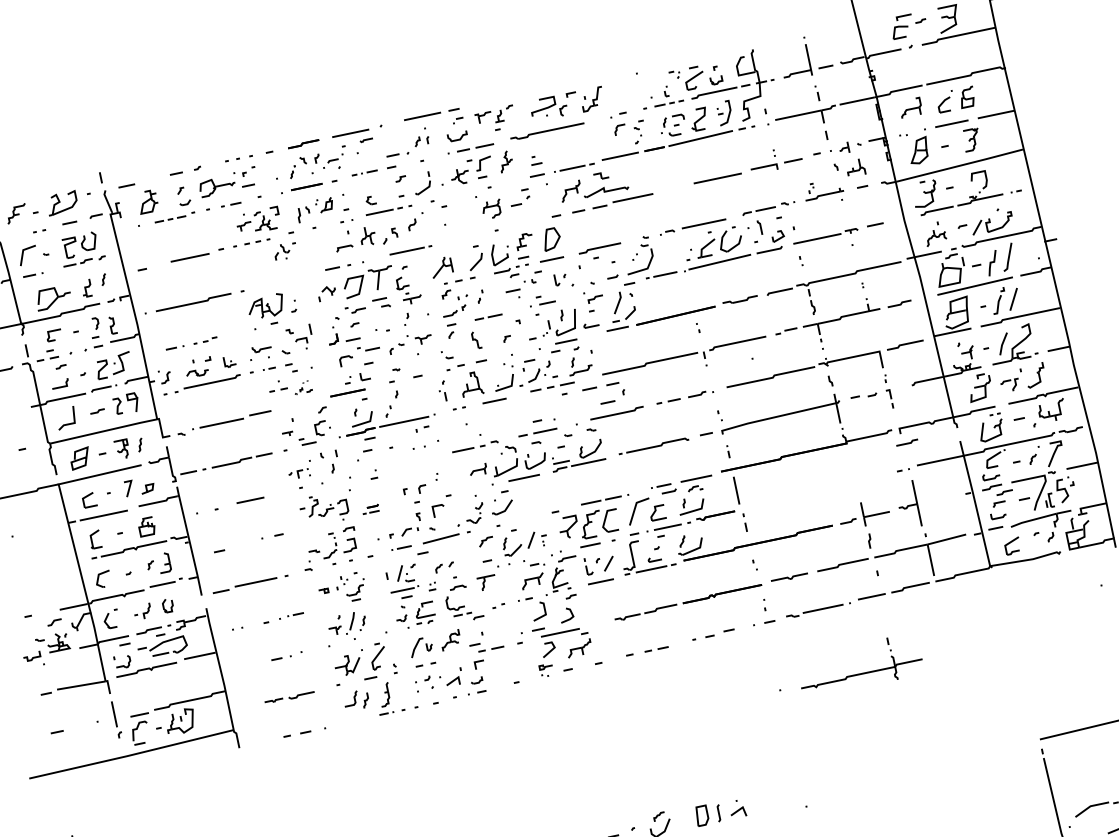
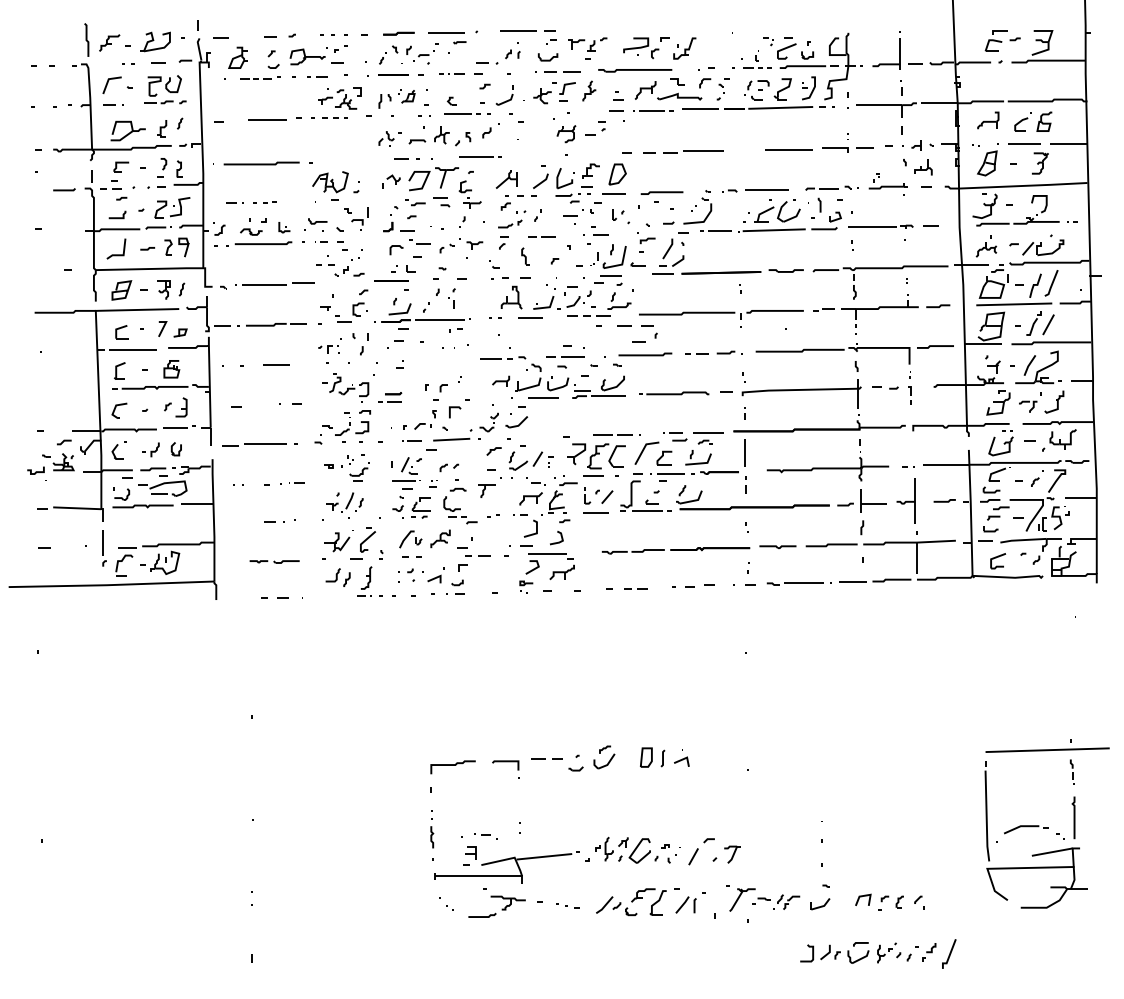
part: (595, 191) -> (669, 95), moved
part: (284, 251) -> (389, 138), moved
part: (302, 387) -> (349, 266), size x1.67
part: (442, 391) -> (451, 298), moved
line: (906, 442) -> (944, 500), moved
part: (371, 509) -> (390, 397), size x1.43
part: (861, 673) -> (827, 467), moved

